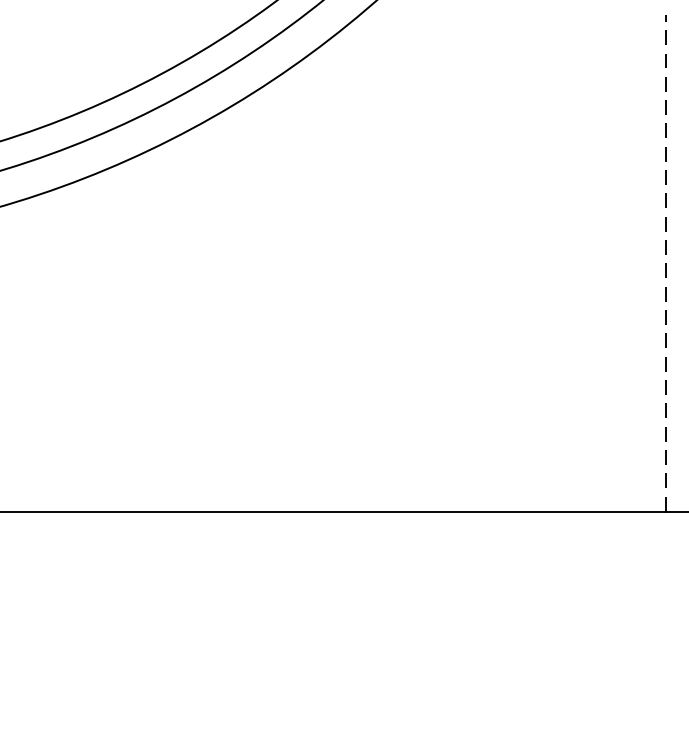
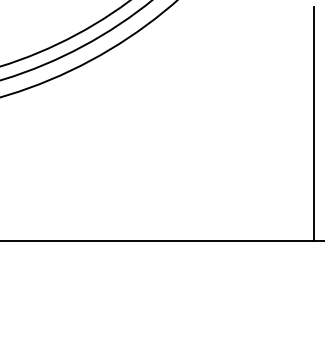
line: (666, 261) -> (314, 123), dashed -> solid

